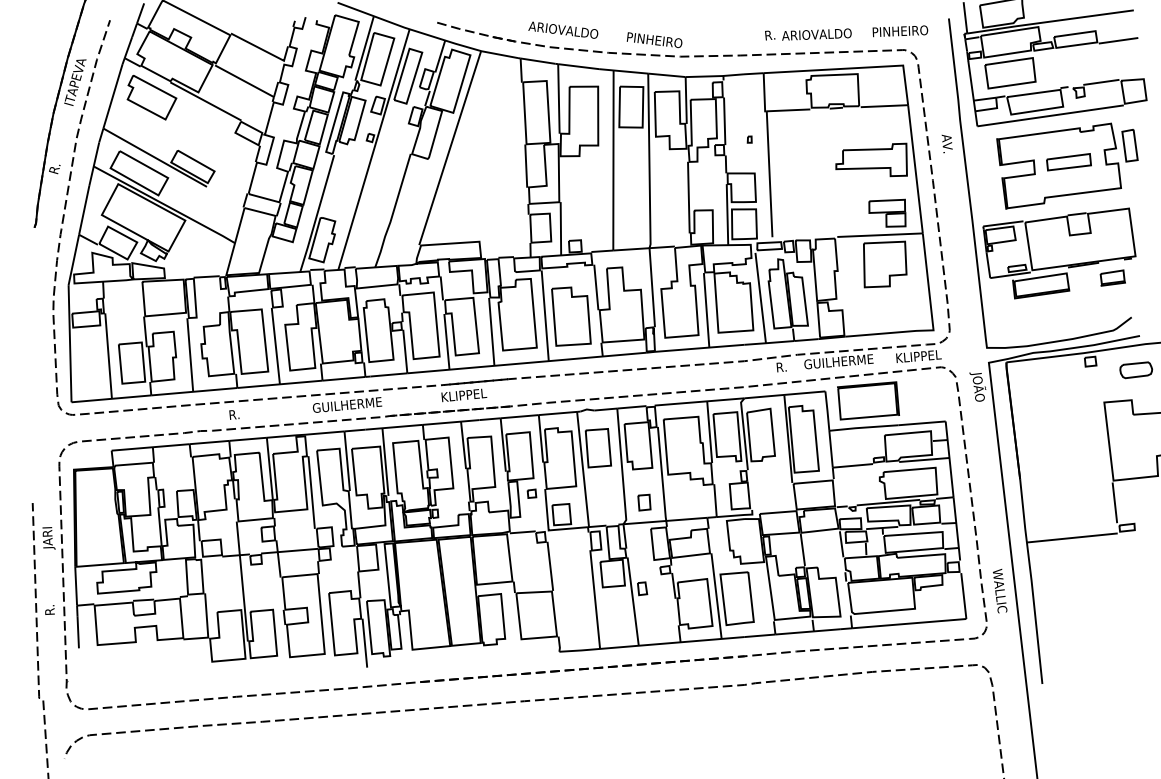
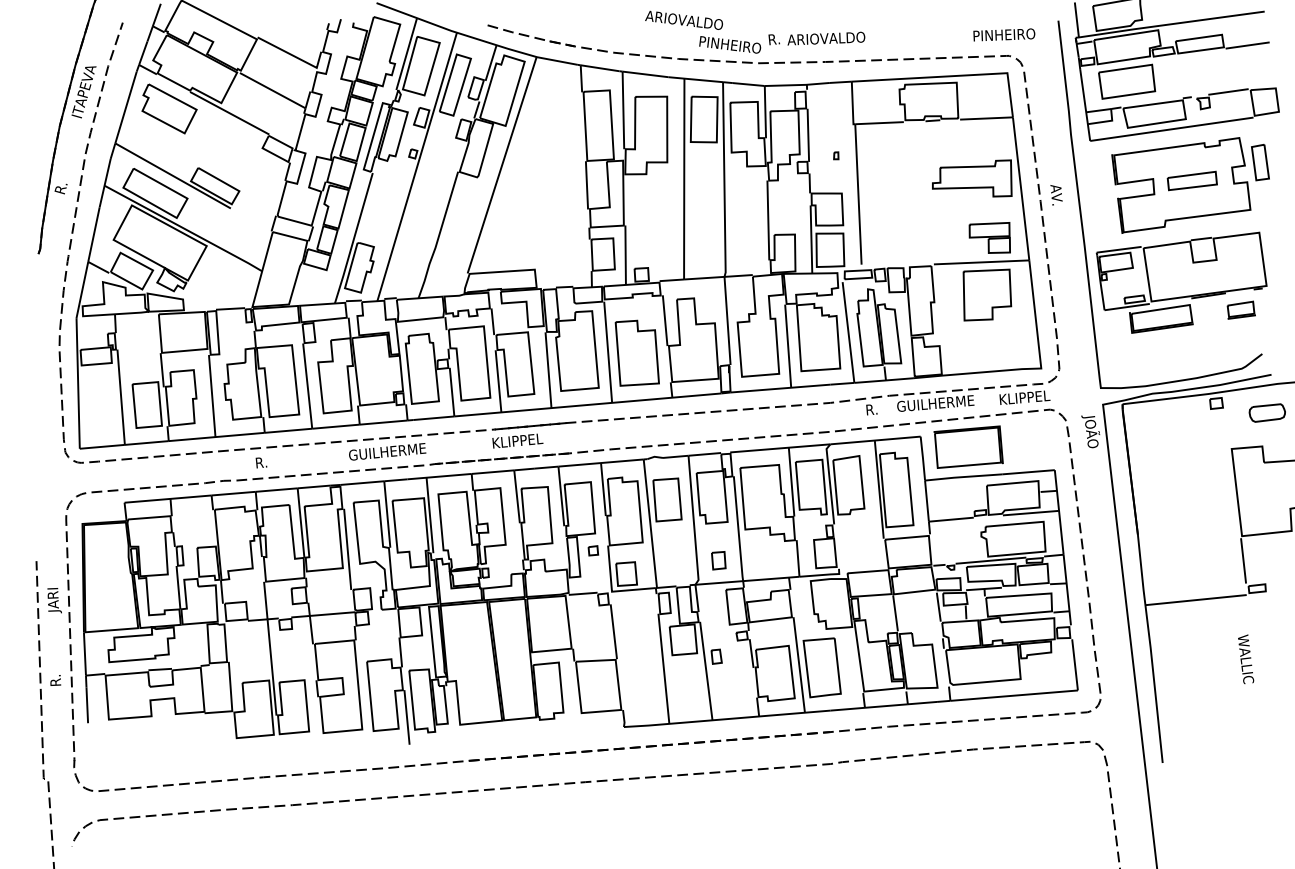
text: (563, 29) -> (684, 19), moved
text: (808, 34) -> (817, 38), moved
text: (946, 143) -> (1055, 194), moved
text: (1000, 590) -> (1246, 658), moved

